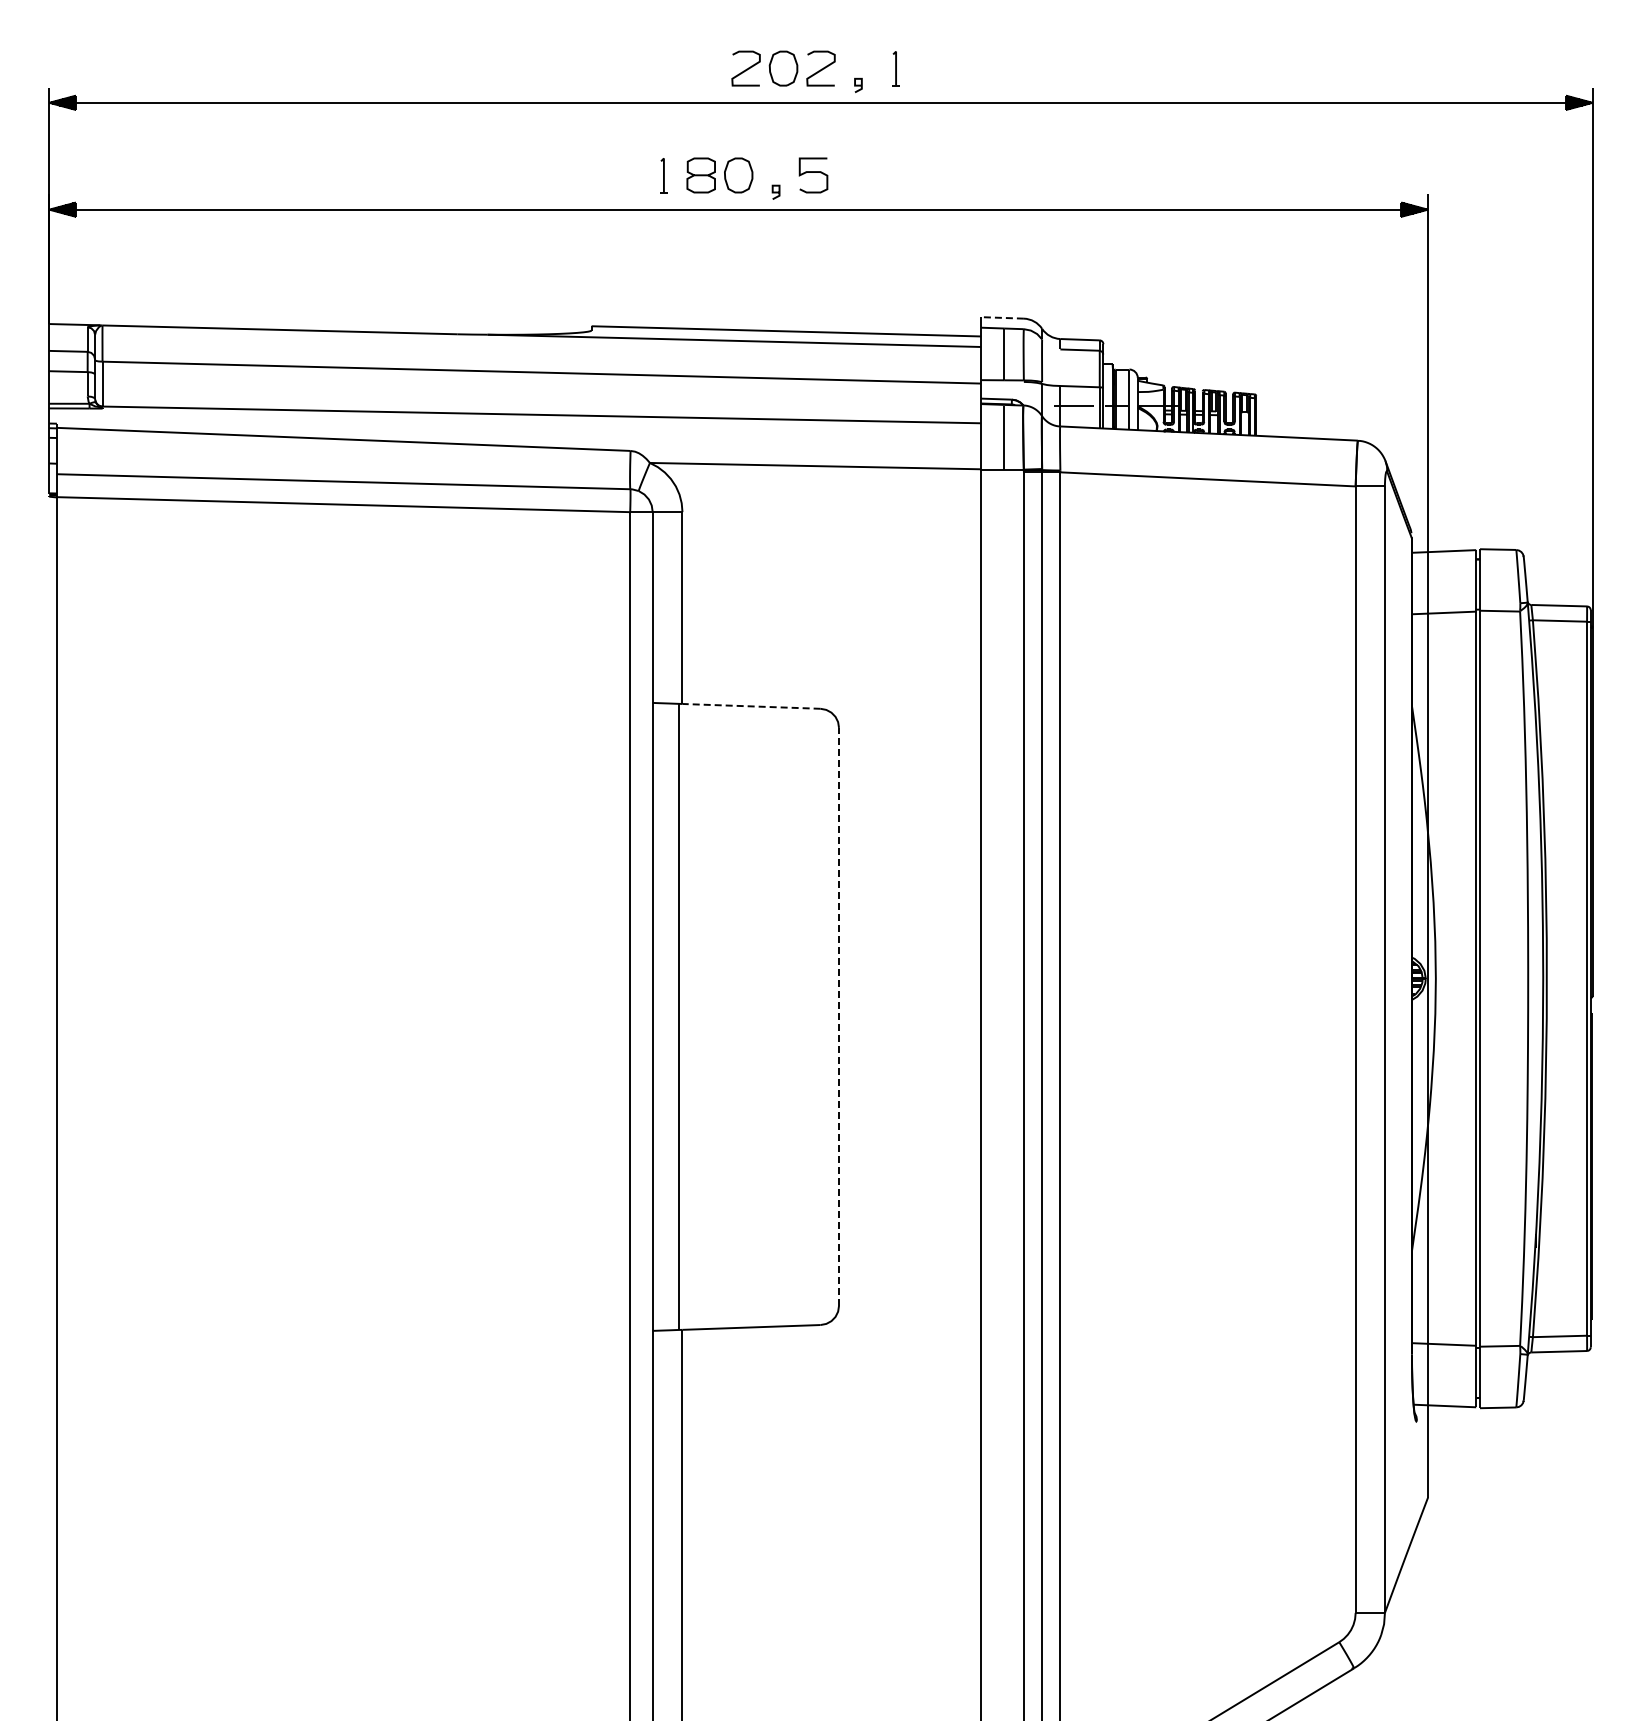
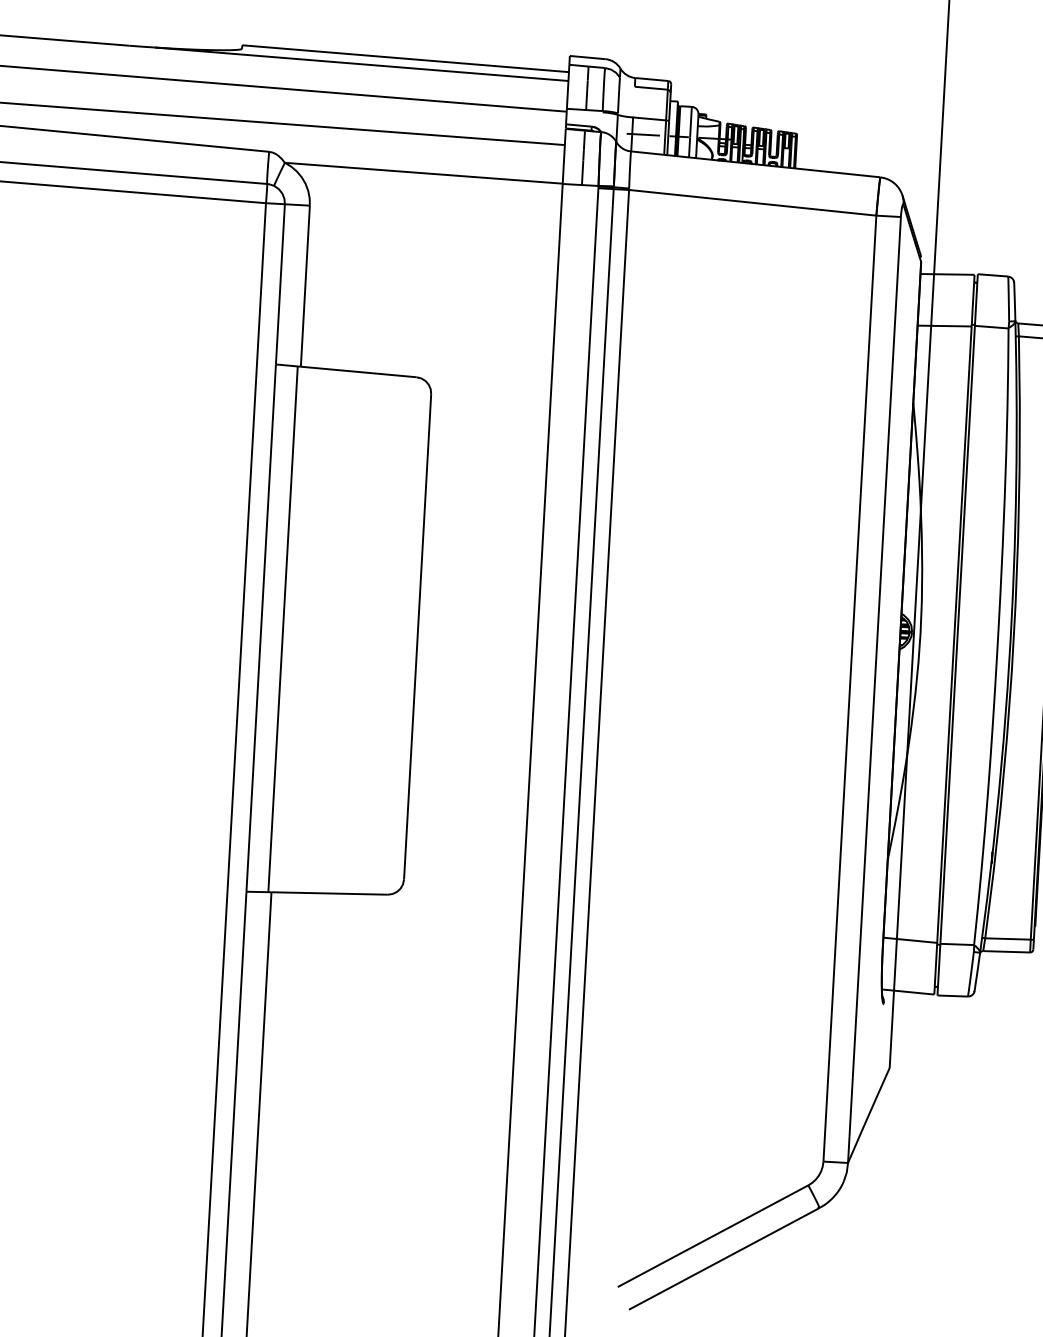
line: (1002, 317) -> (587, 57), dashed -> solid
line: (751, 706) -> (358, 372), dashed -> solid
line: (839, 1016) -> (418, 636), dashed -> solid

